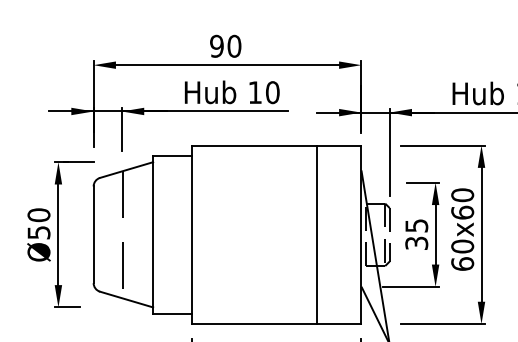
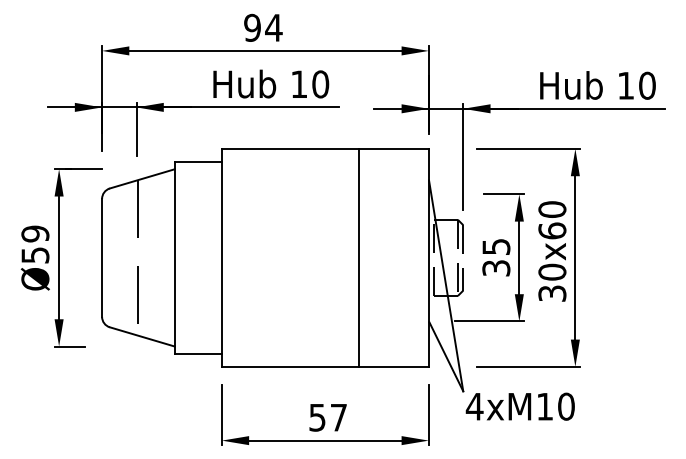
text: (234, 46) -> (273, 27), 90 -> 94
text: (39, 214) -> (35, 233), Ø50 -> Ø59
line: (316, 234) -> (359, 257), moved
text: (462, 263) -> (552, 293), 60x60 -> 30x60

